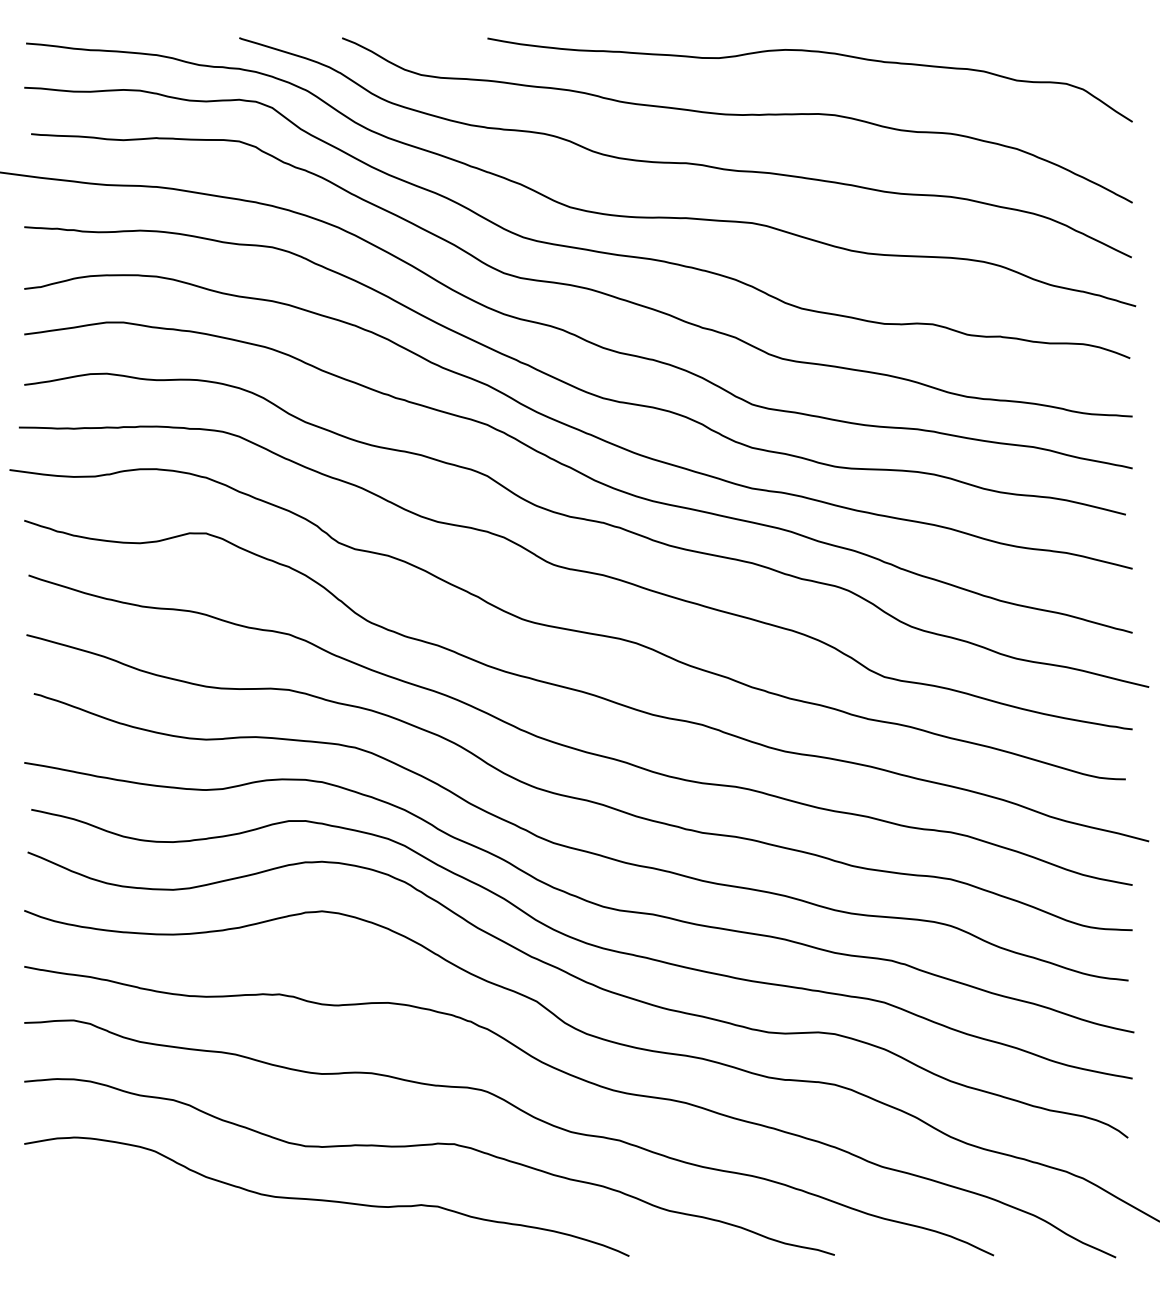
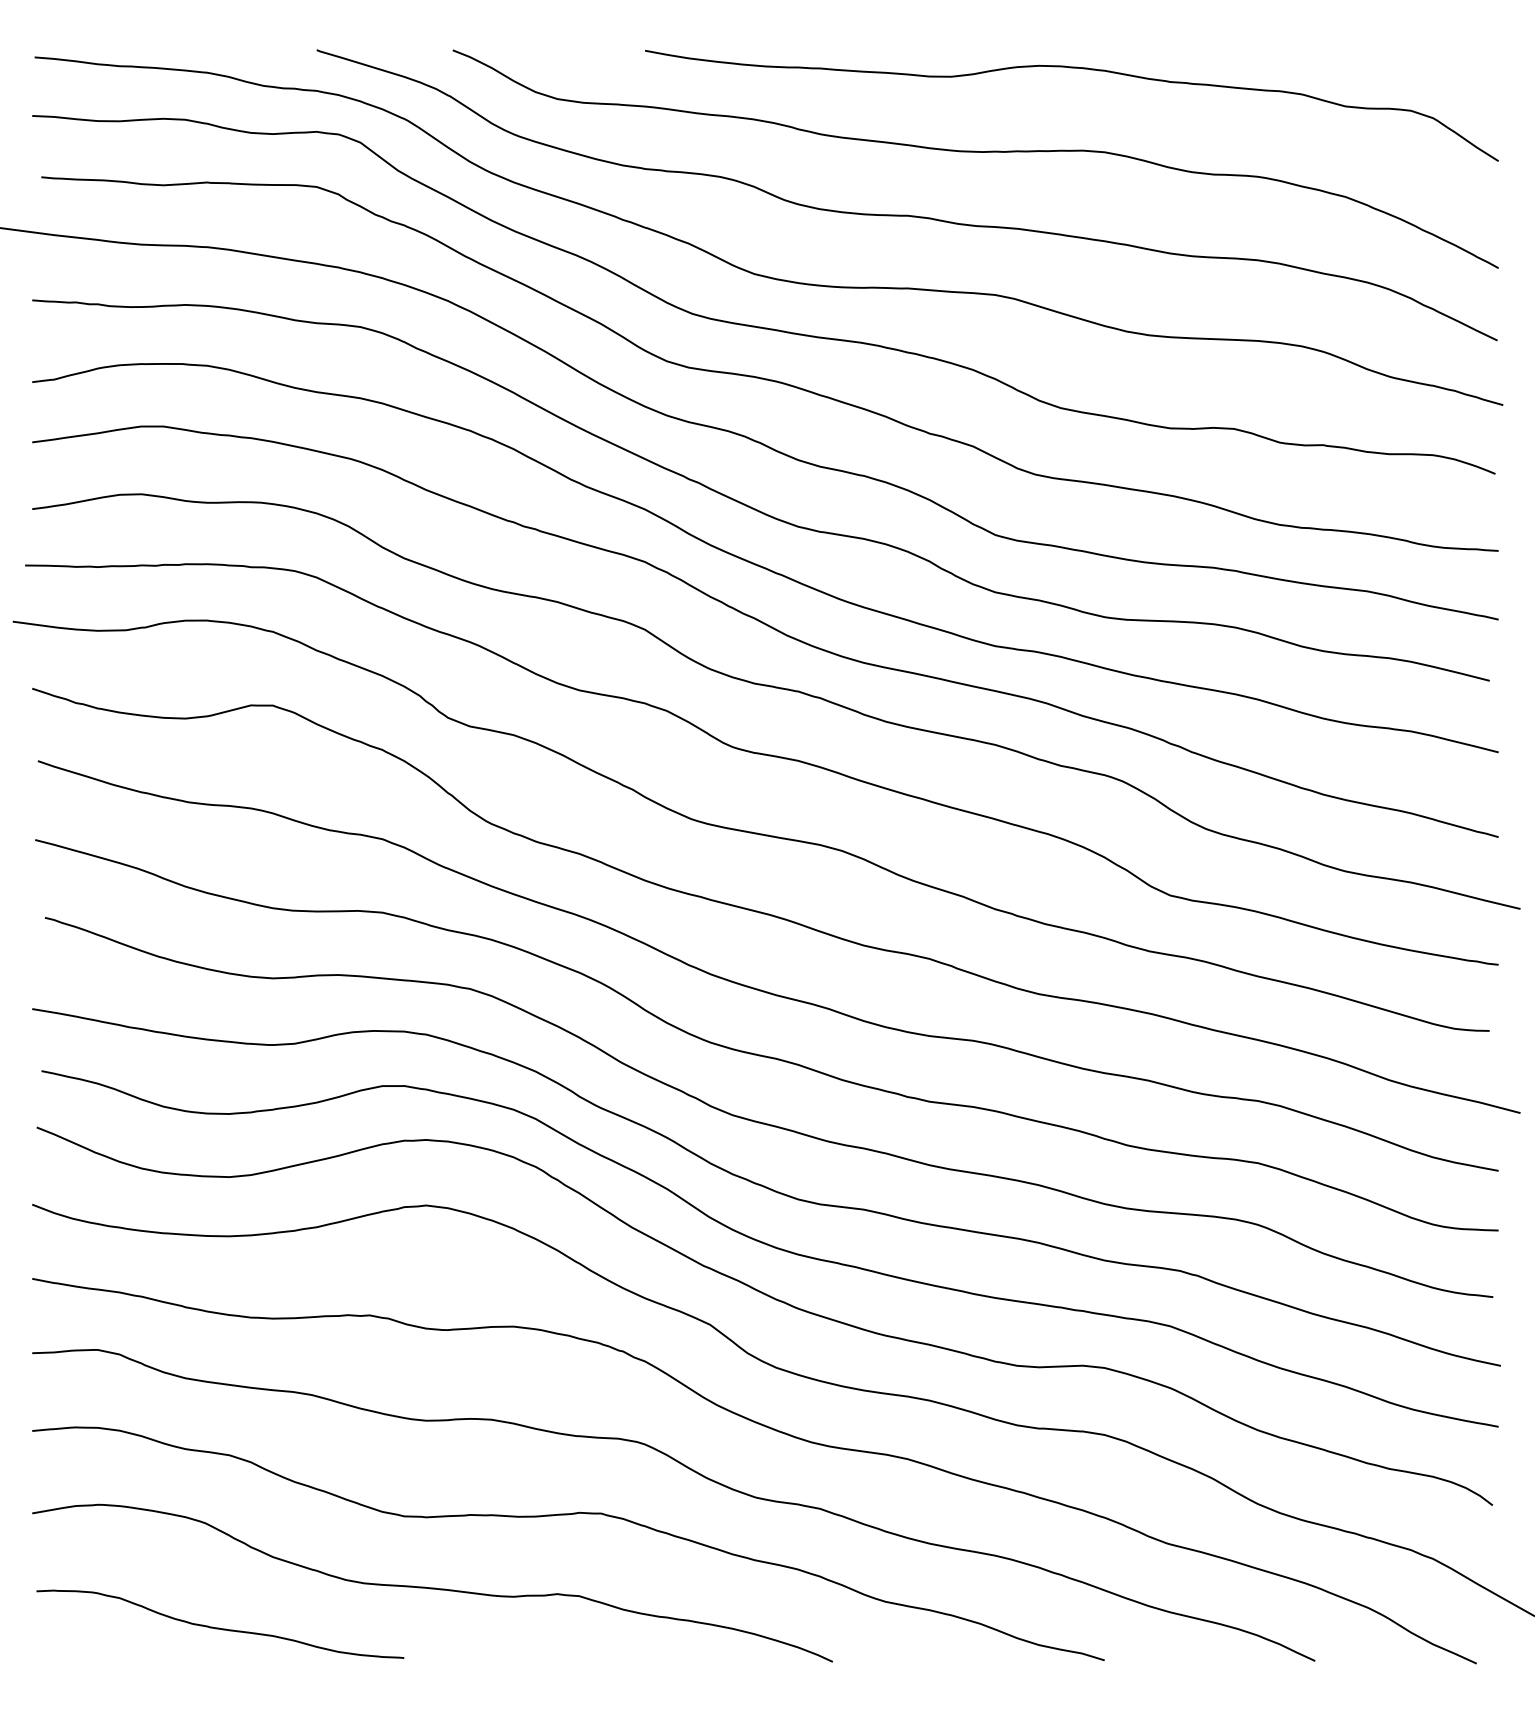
curve: (166, 1230) -> (220, 1627), added

